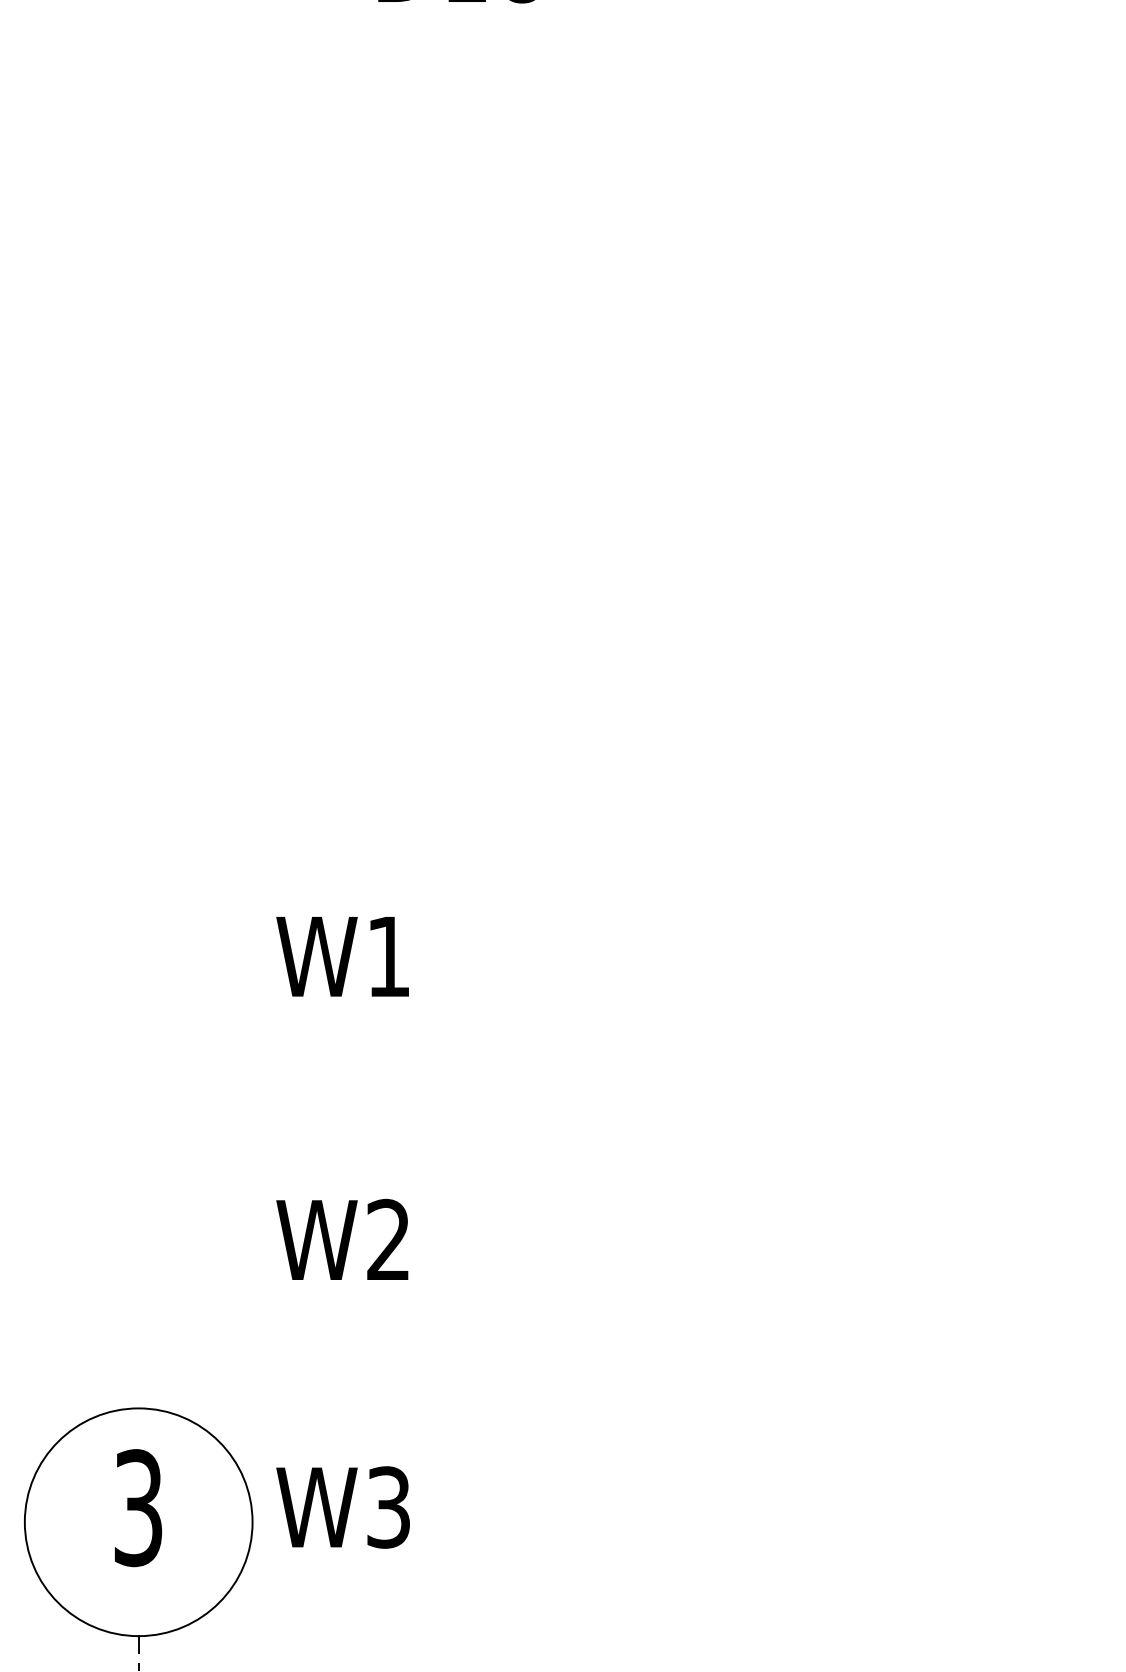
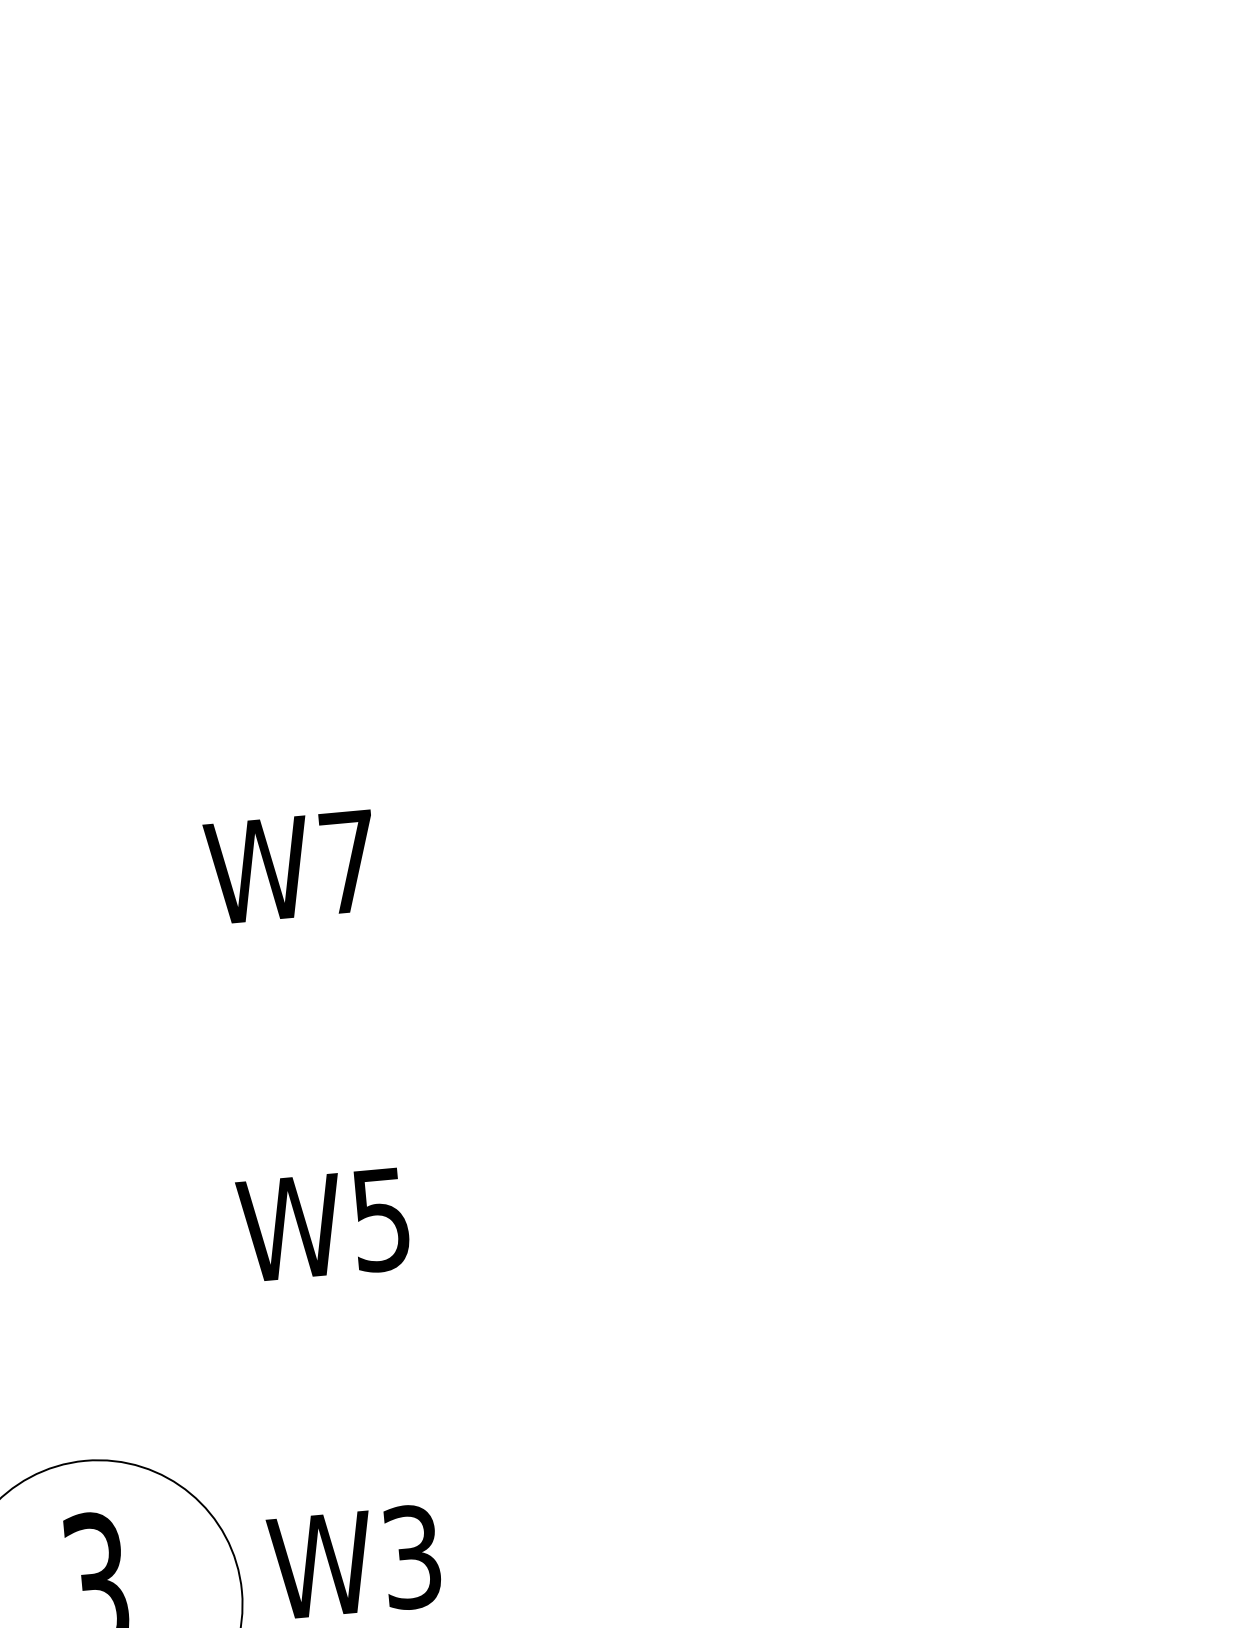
text: (388, 956) -> (348, 861), W1 -> W7
text: (388, 1239) -> (381, 1218), W2 -> W5

